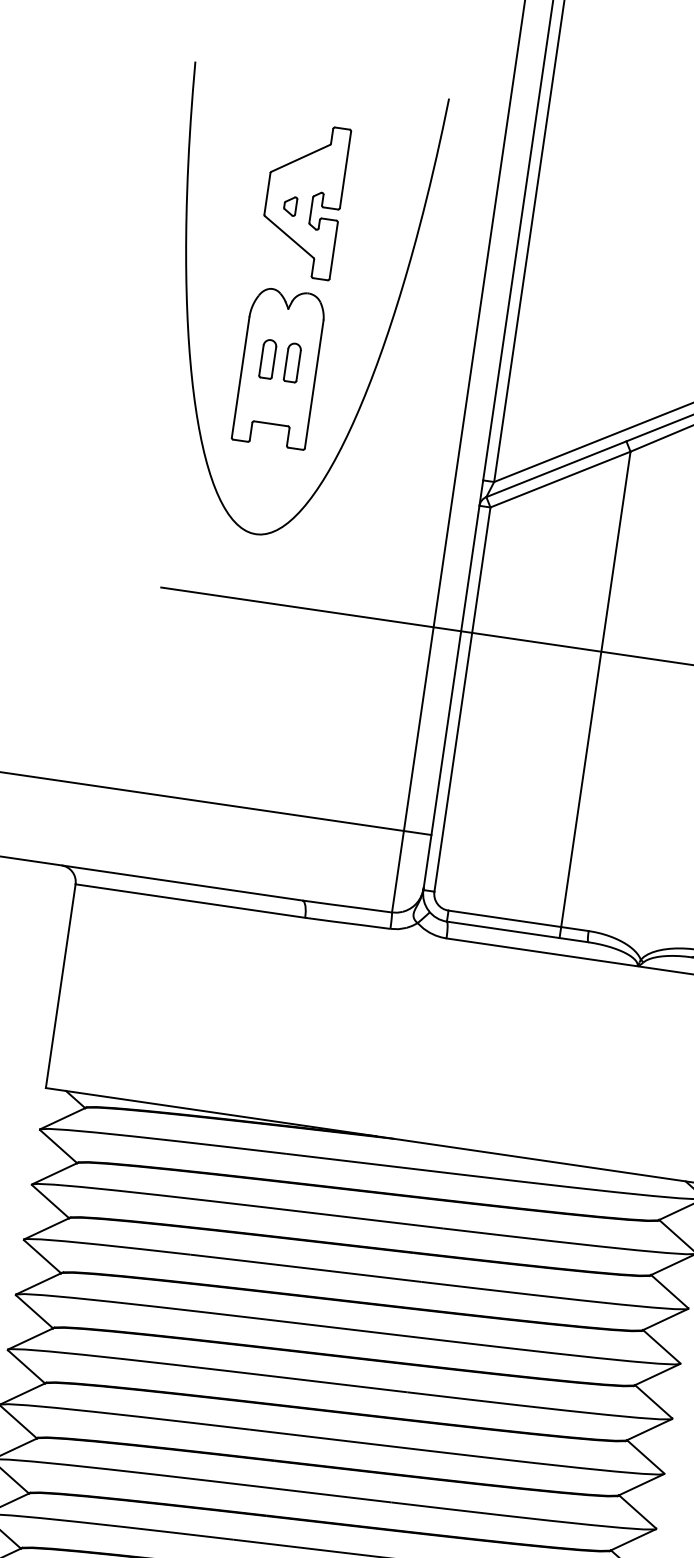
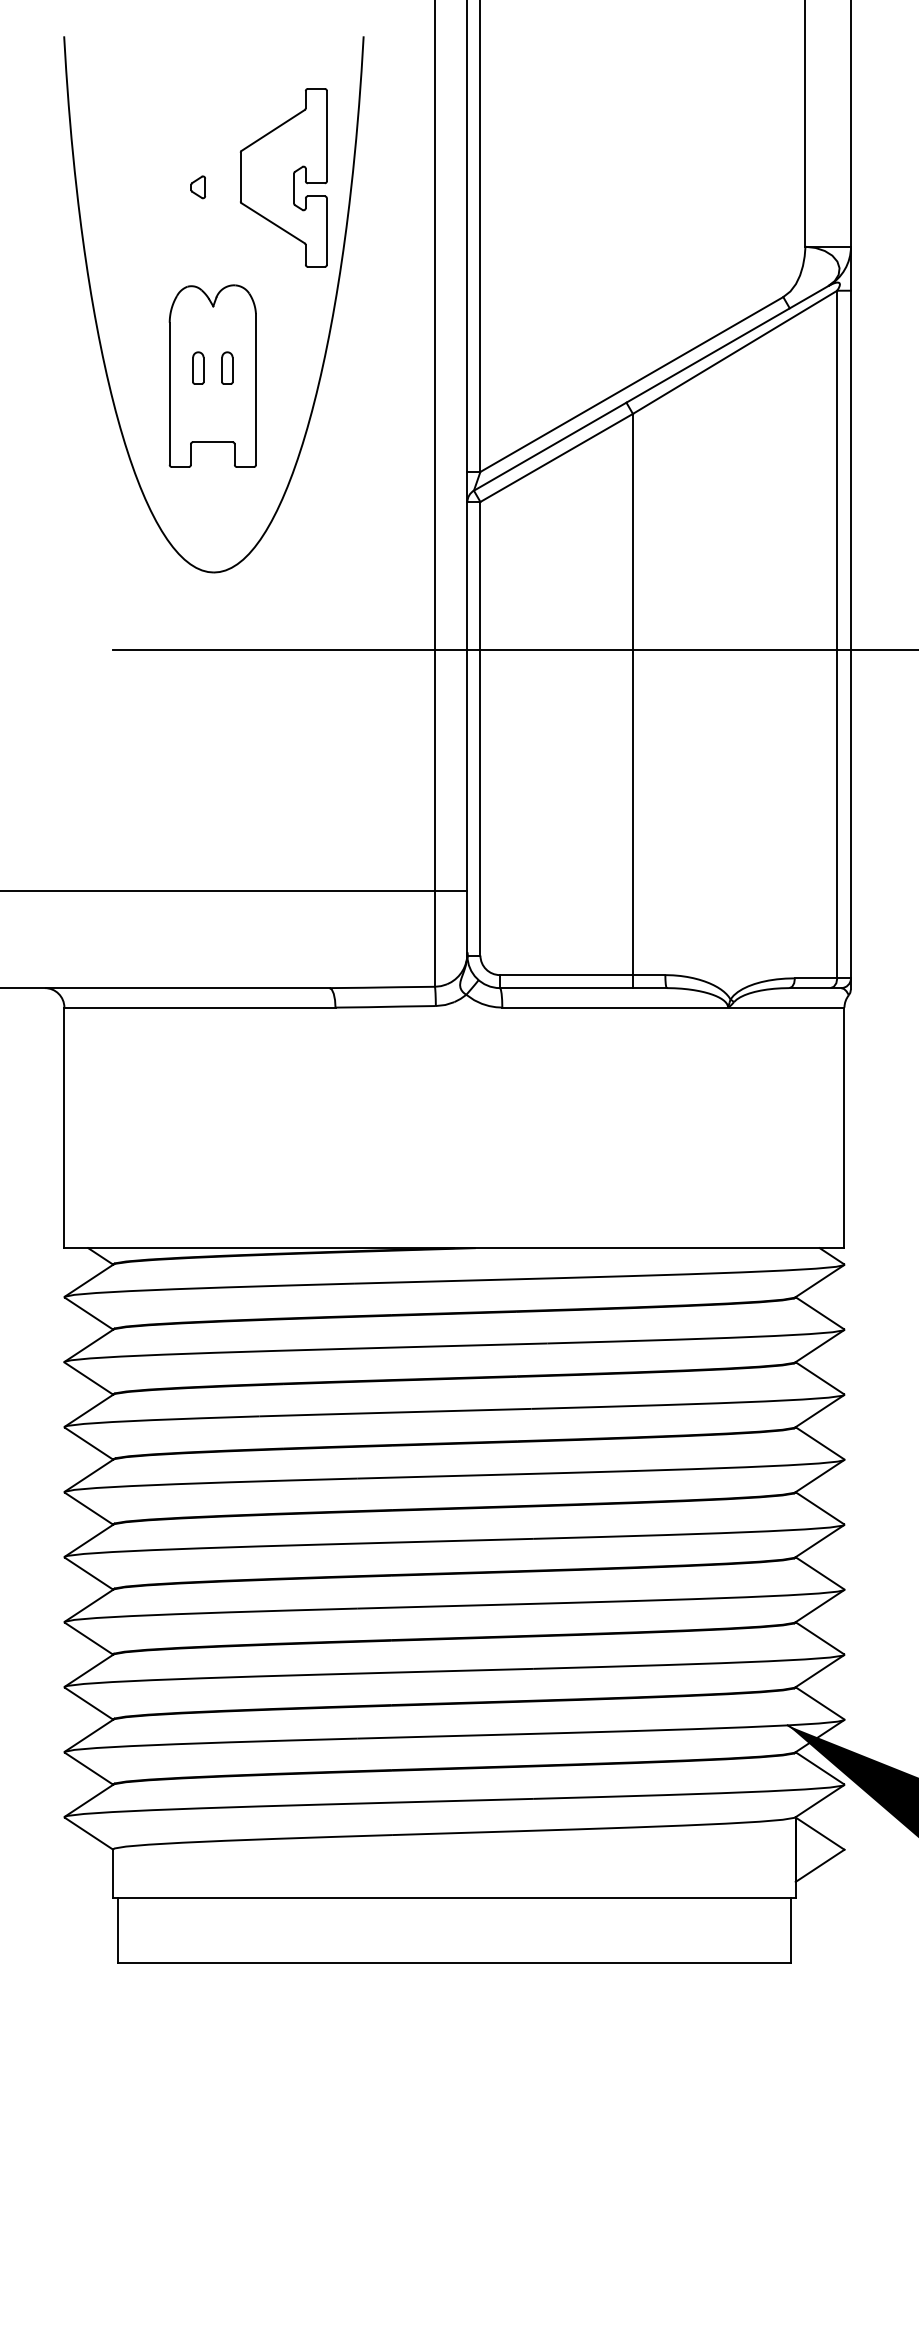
part: (303, 199) -> (283, 177), moved
part: (268, 358) -> (198, 367), size x0.7
part: (292, 362) -> (227, 367), size x0.7

